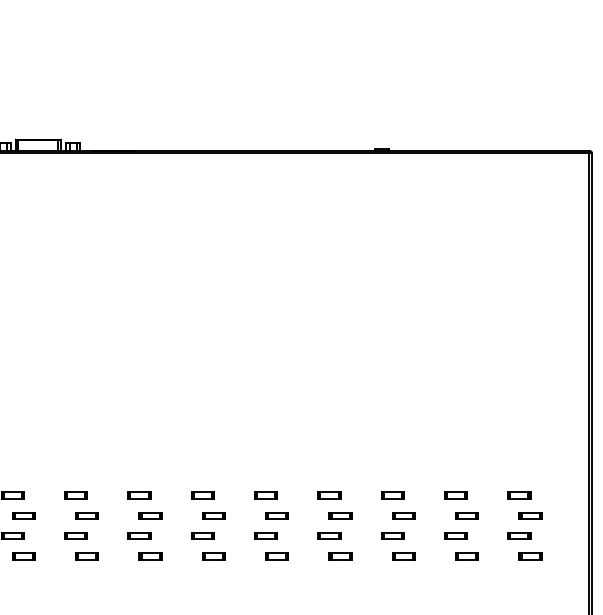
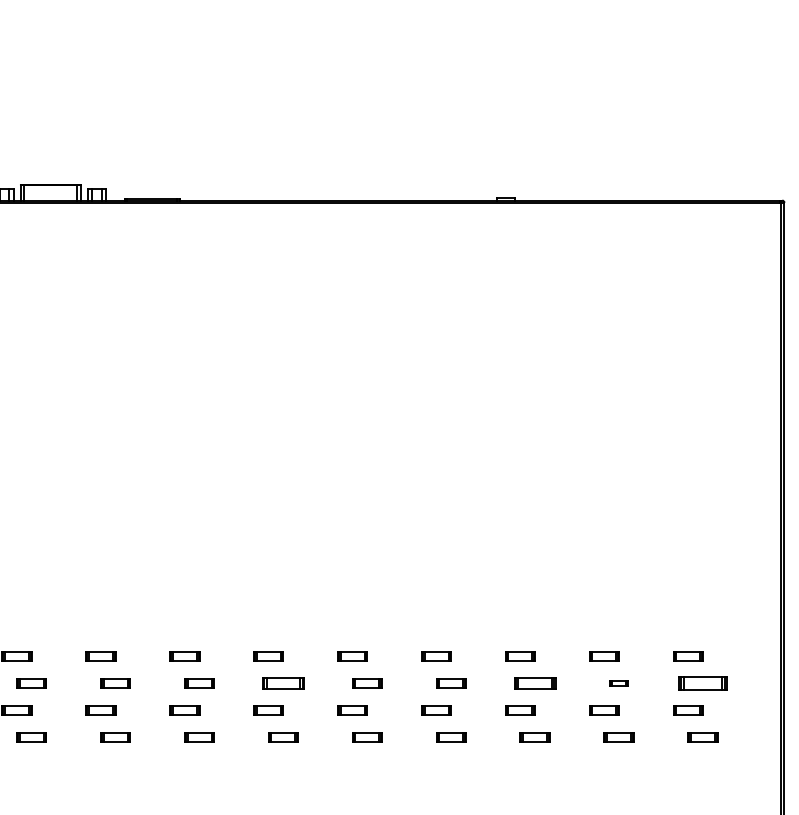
part: (213, 515) -> (282, 683), size x1.4
part: (403, 515) -> (534, 683), size x1.4
part: (466, 515) -> (618, 683), size x0.6
part: (530, 515) -> (702, 683), size x1.6

